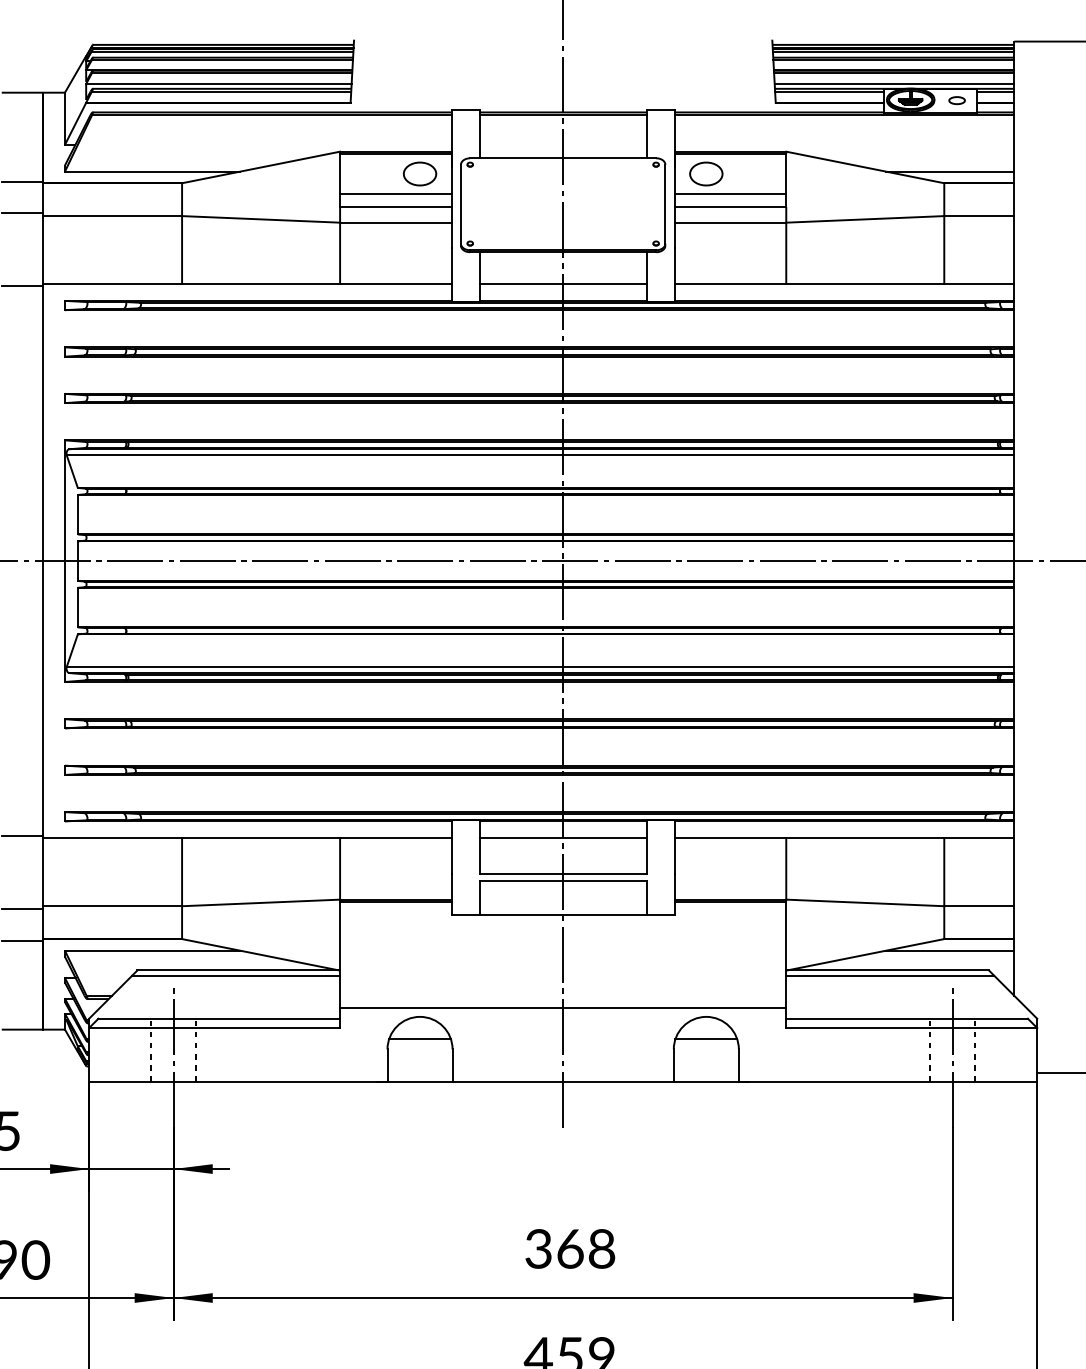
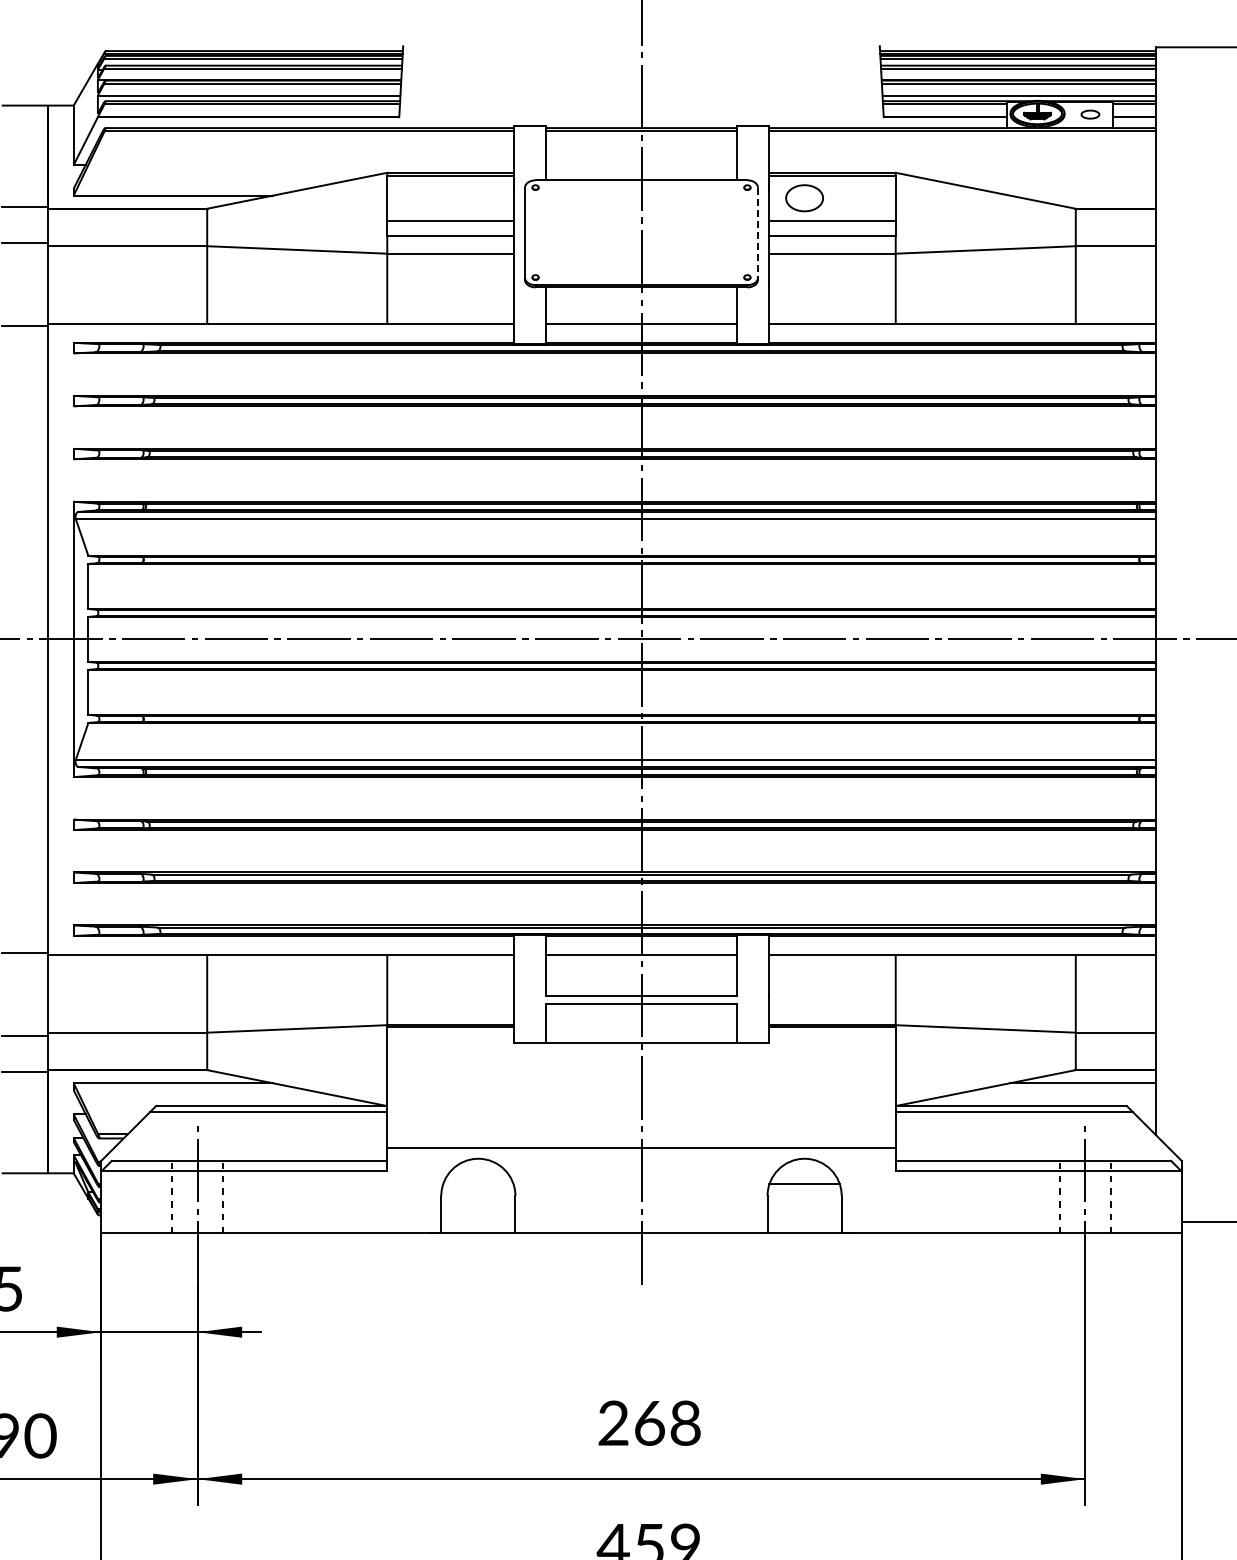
line: (950, 171) -> (1082, 195), removed
part: (420, 174) -> (478, 198), removed
line: (665, 204) -> (758, 232), solid -> dashed
line: (420, 1039) -> (478, 1184), removed
text: (538, 1249) -> (613, 1423), 368 -> 268

